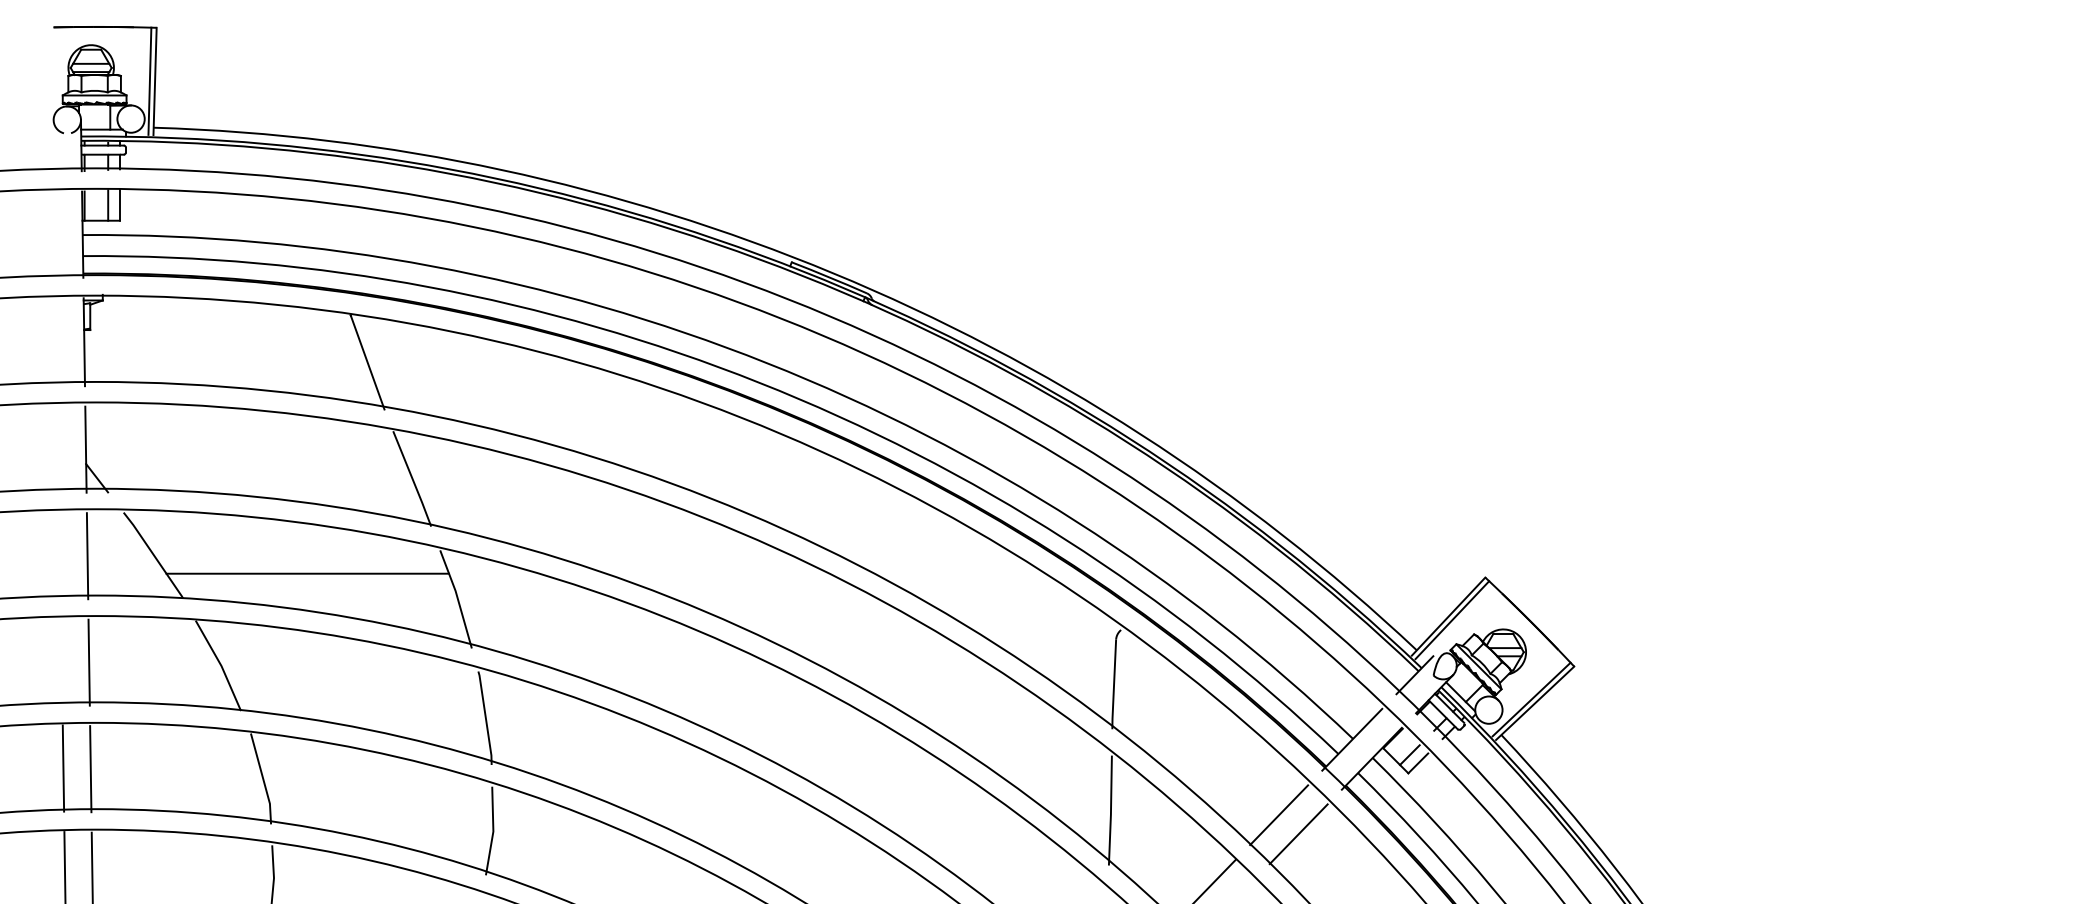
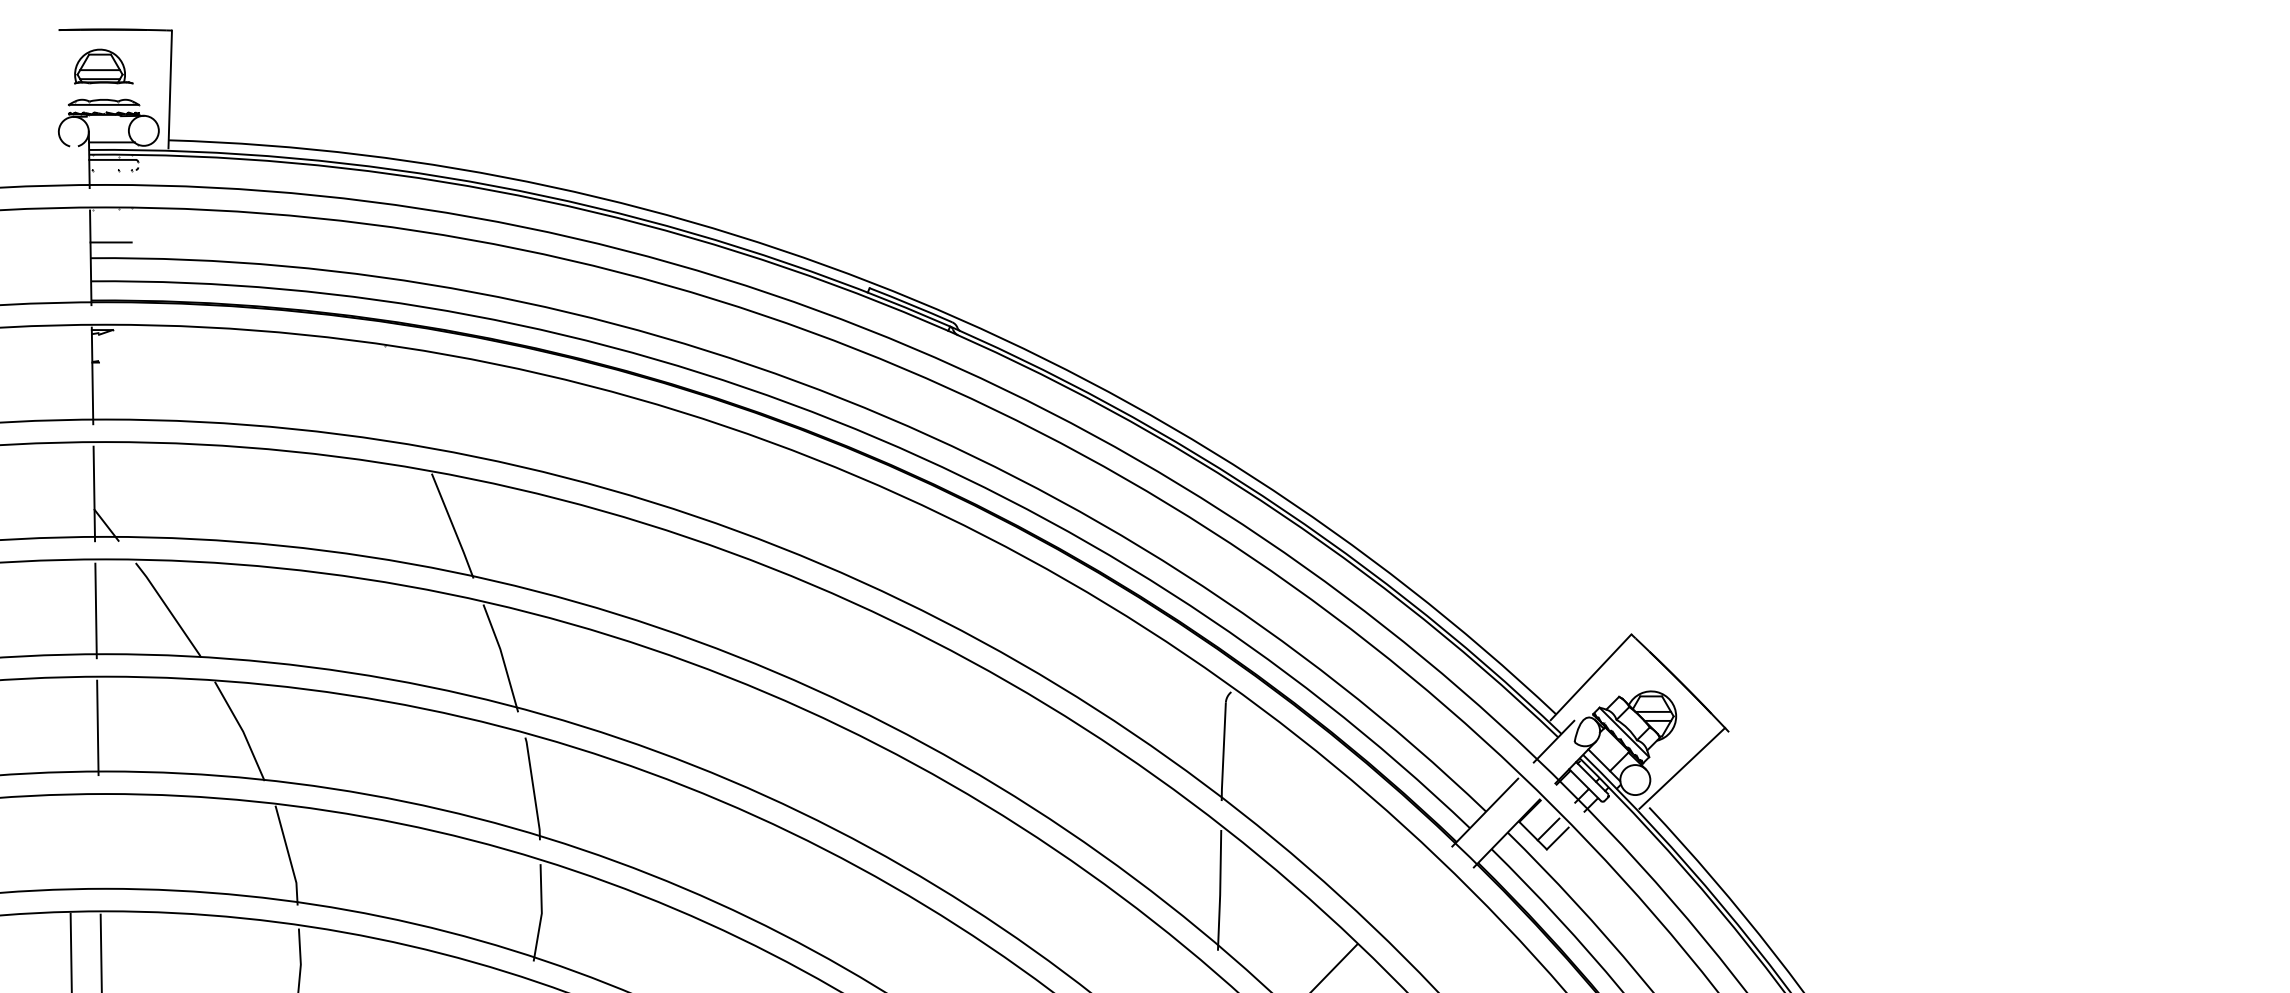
line: (149, 81) -> (164, 89), removed
line: (102, 154) -> (112, 169), removed
line: (367, 361) -> (403, 397), removed
line: (307, 573) -> (337, 630), removed
line: (1451, 620) -> (1594, 681), removed
line: (1535, 703) -> (1686, 772), removed
line: (63, 767) -> (69, 843), removed
line: (90, 768) -> (99, 844), removed
line: (1278, 815) -> (1404, 895), removed
line: (1298, 834) -> (1426, 916), removed

